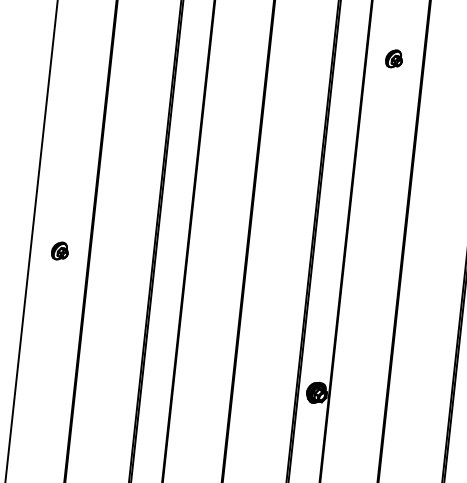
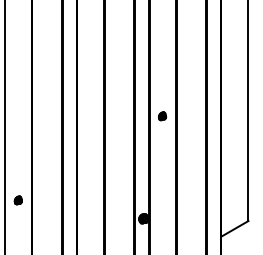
part: (394, 59) -> (162, 116), moved
part: (58, 251) -> (17, 200), moved

